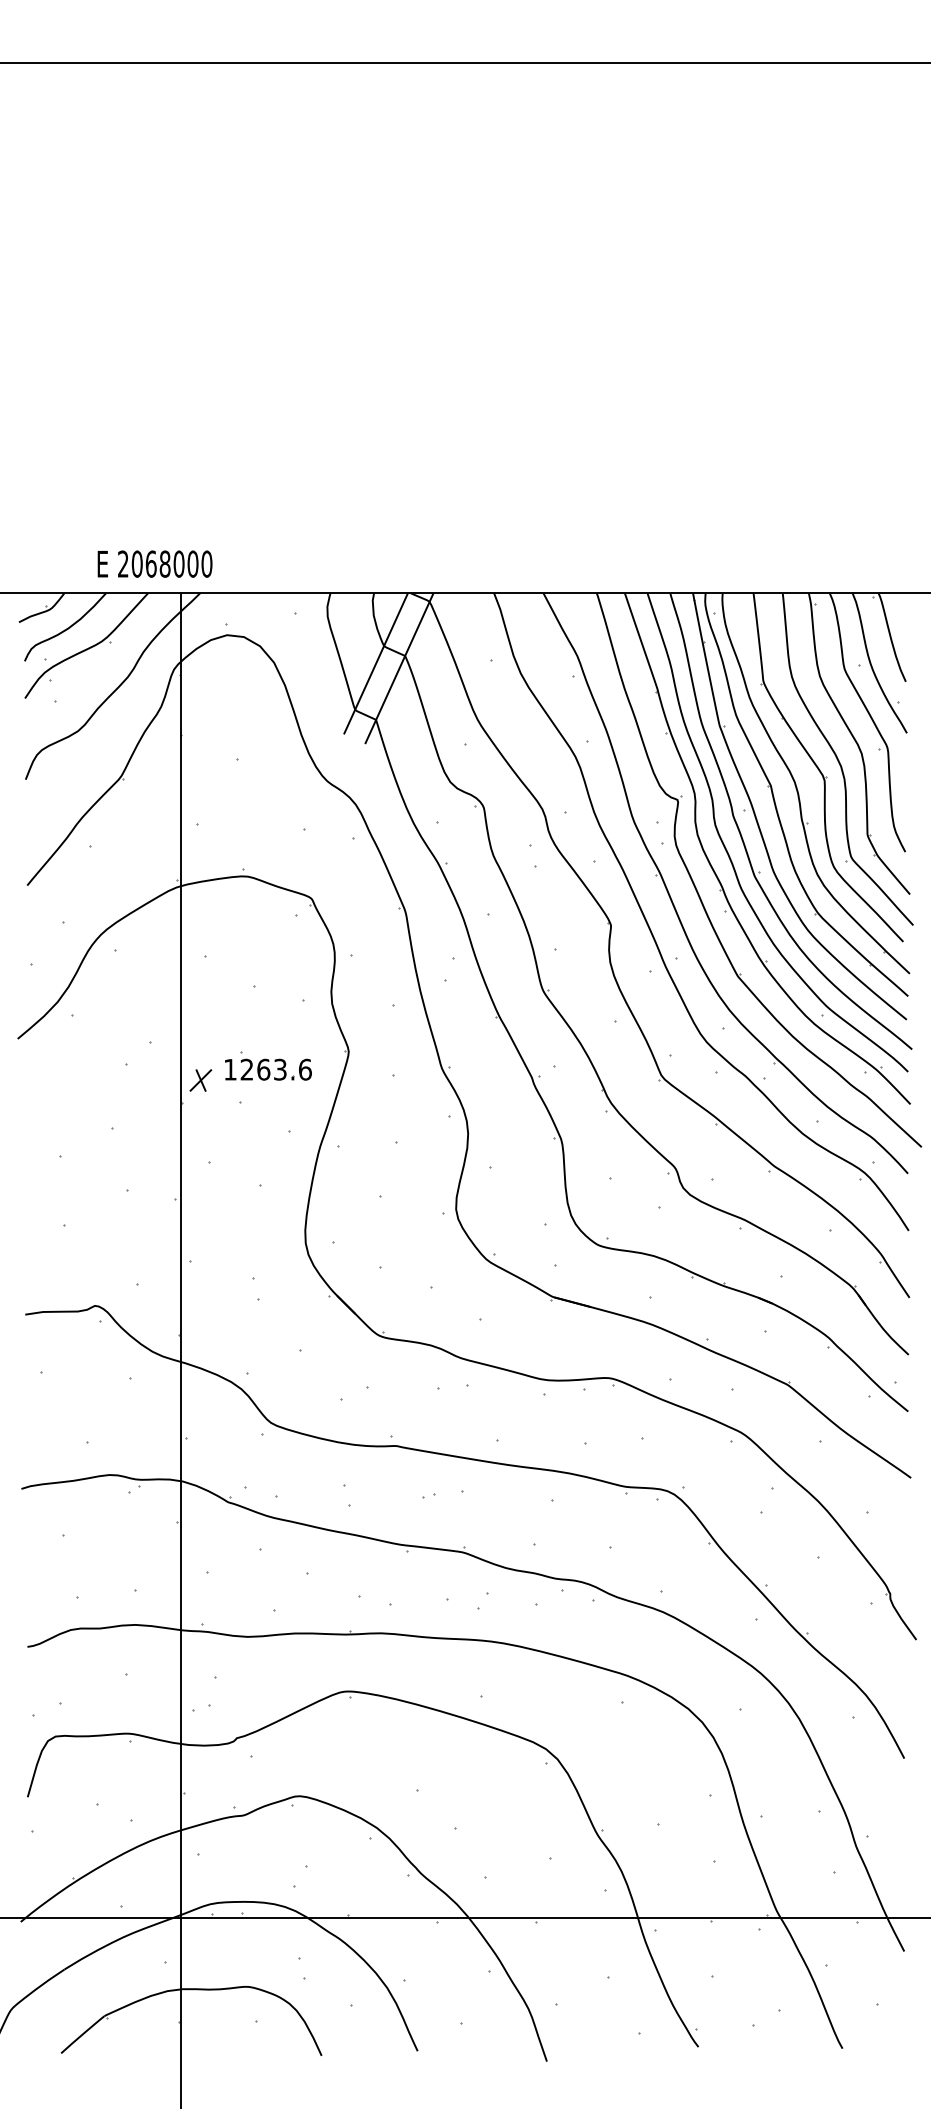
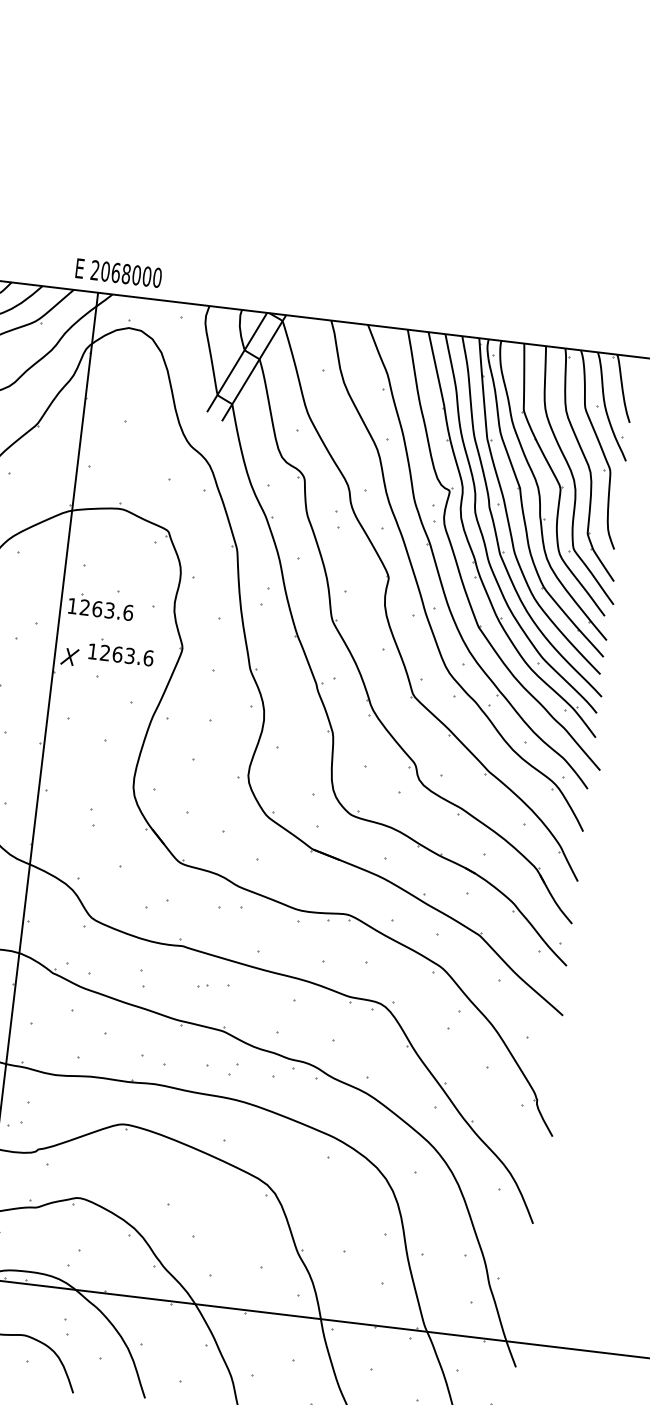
text: (154, 563) -> (118, 272), moved
part: (234, 1008) -> (101, 606), added

